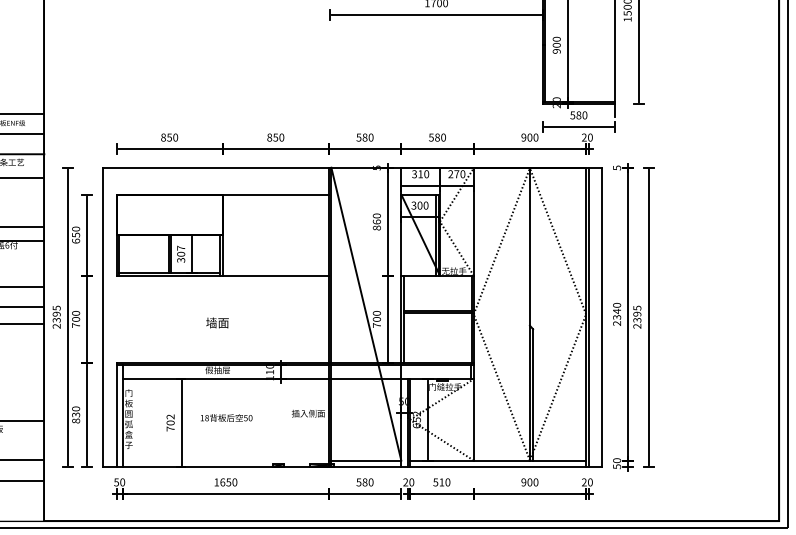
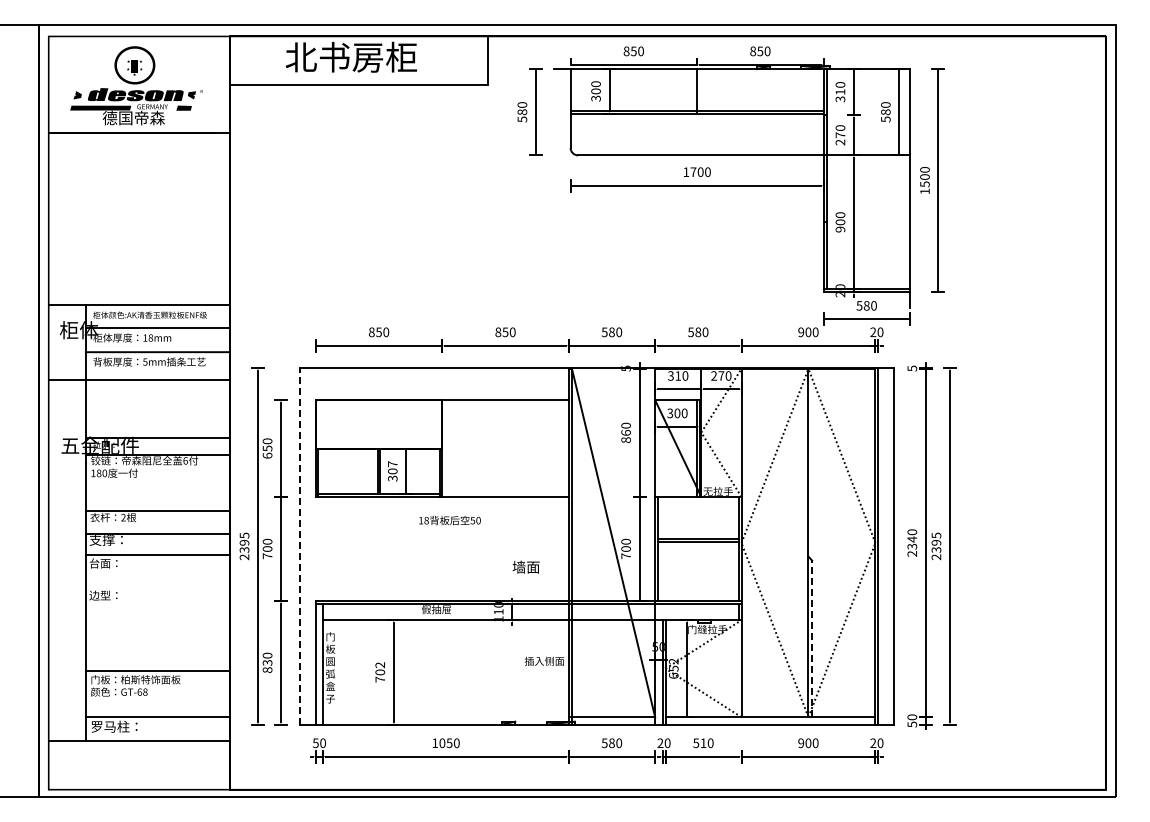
line: (102, 316) -> (299, 545), solid -> dashed
text: (216, 322) -> (525, 566), moved
line: (533, 394) -> (812, 638), solid -> dashed
text: (226, 418) -> (449, 520), moved
text: (222, 481) -> (442, 742), 1650 -> 1050

